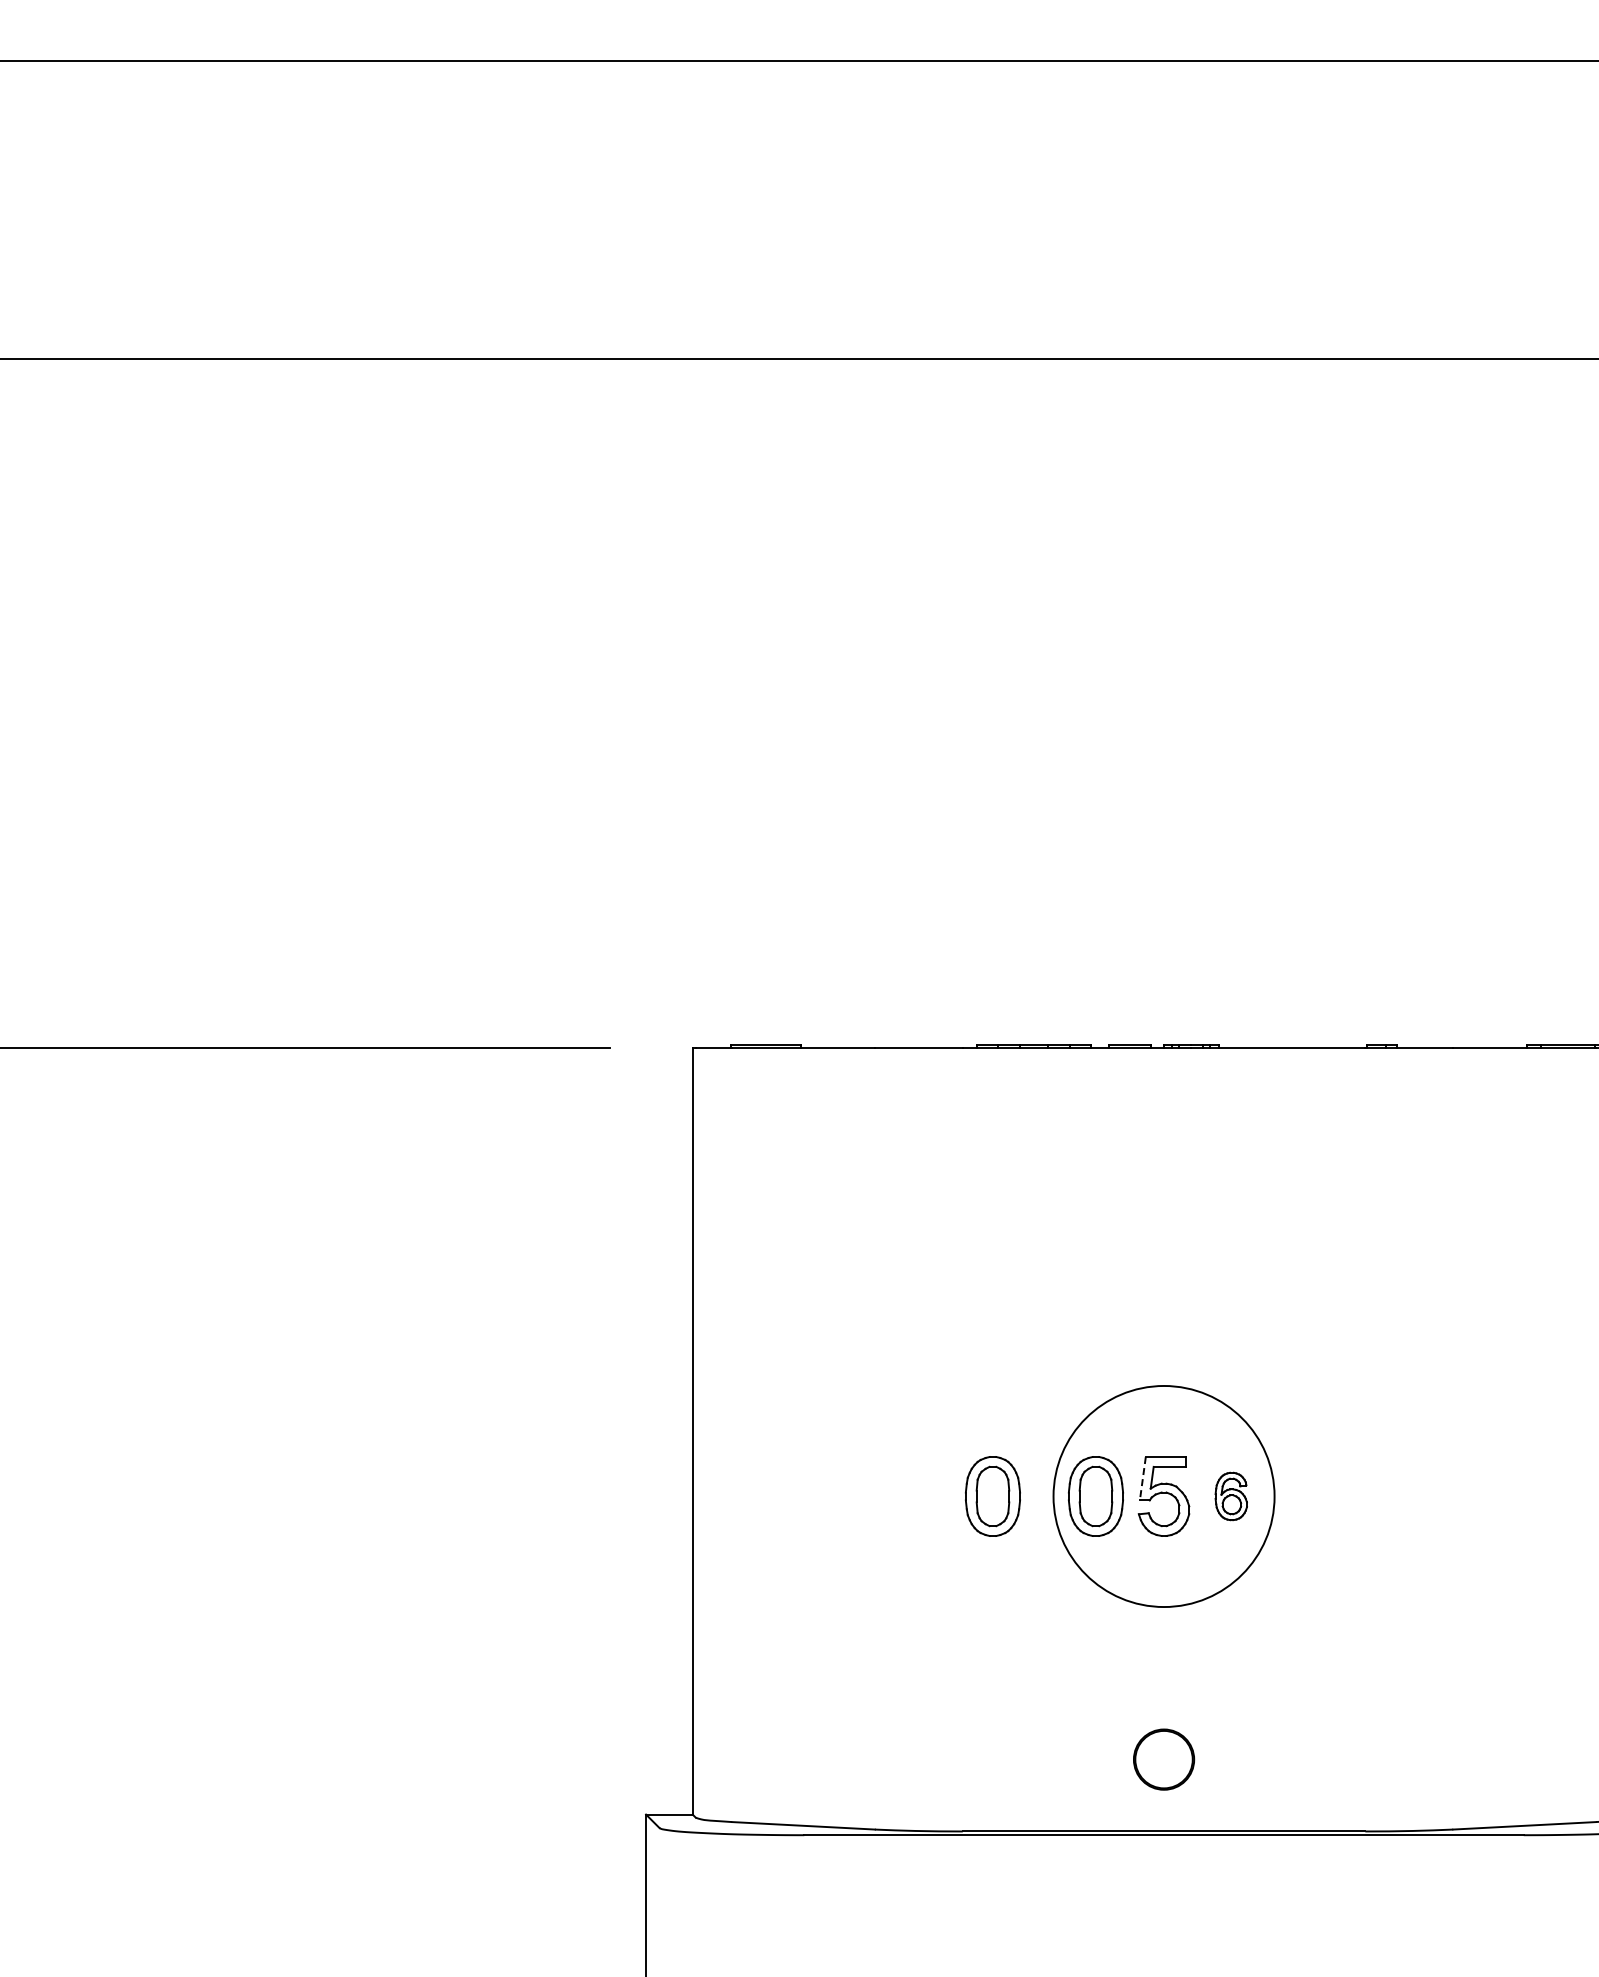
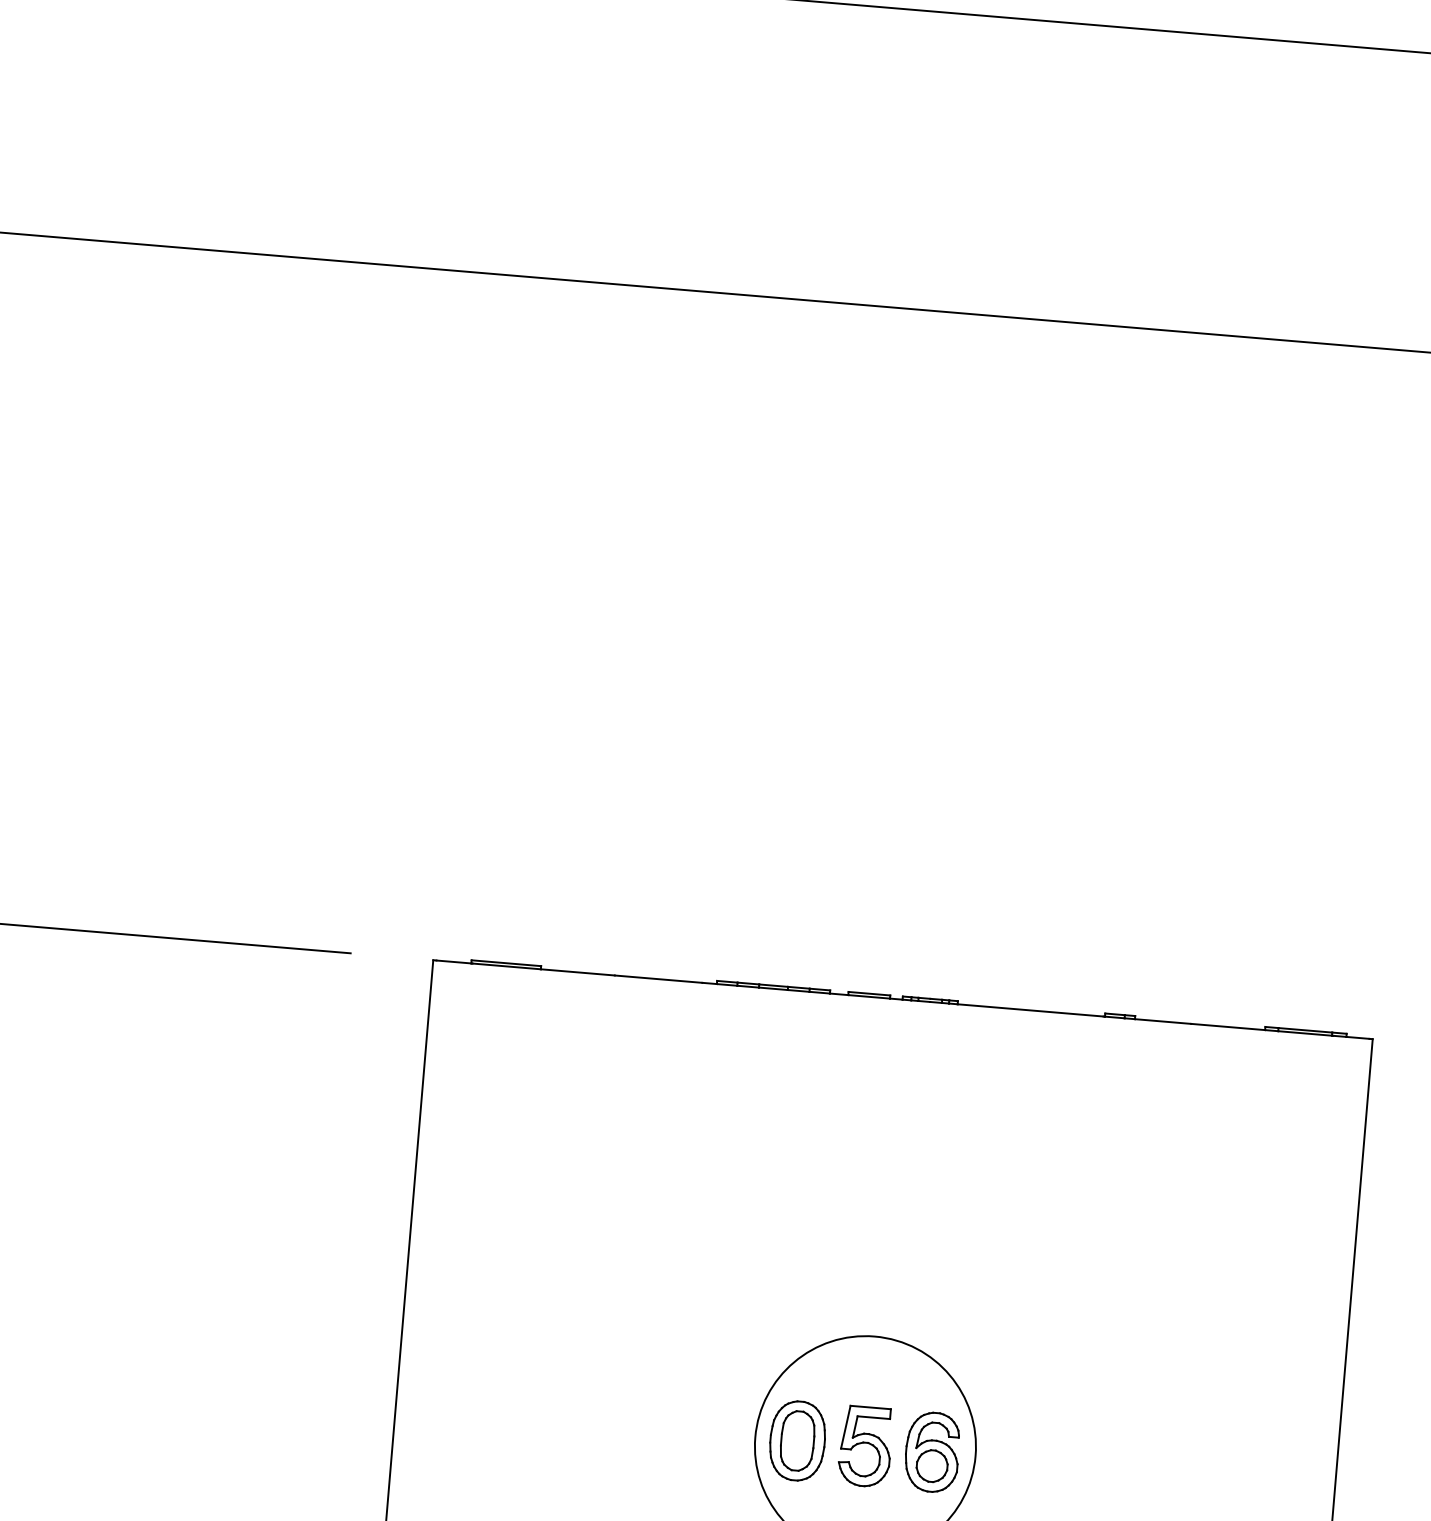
line: (1142, 1478) -> (845, 1426), dashed -> solid
part: (992, 1496) -> (694, 1432), removed
part: (1231, 1496) -> (932, 1452), size x1.67

